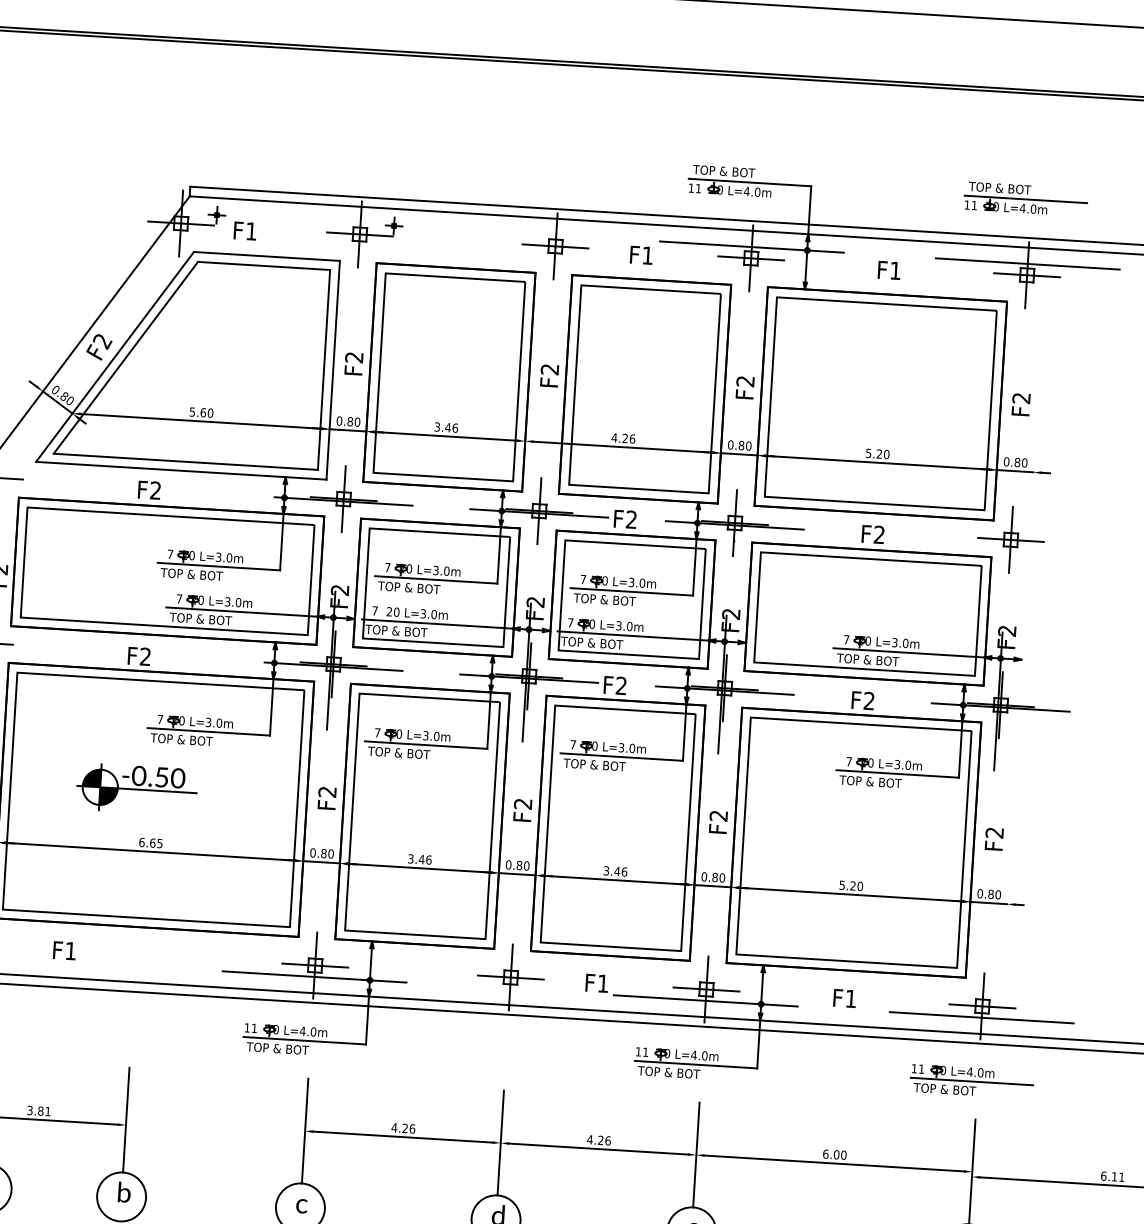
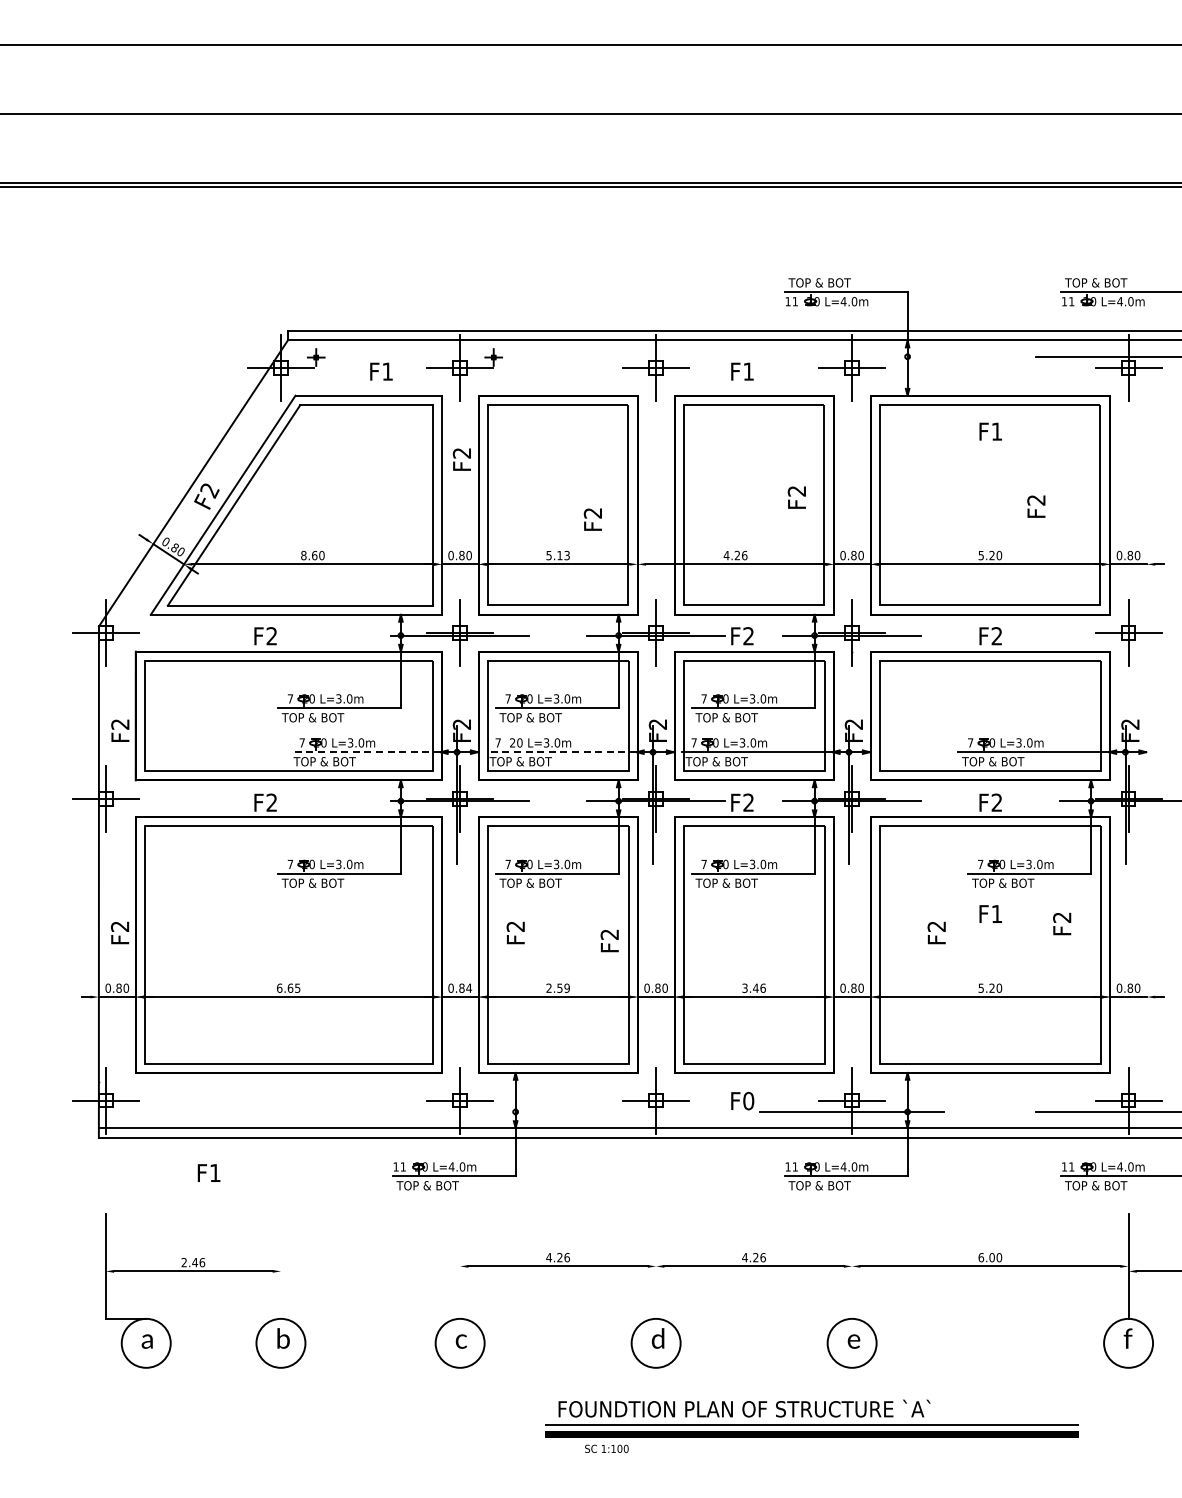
text: (245, 230) -> (381, 371), moved
line: (752, 246) -> (852, 356), removed
text: (889, 270) -> (990, 431), moved
text: (353, 363) -> (461, 459), moved
text: (549, 375) -> (592, 519), moved
text: (744, 387) -> (796, 497), moved
text: (1021, 404) -> (1036, 506), moved
text: (192, 411) -> (303, 555), 5.60 -> 8.60
text: (445, 427) -> (557, 555), 3.46 -> 5.13
line: (242, 612) -> (365, 752), solid -> dashed
line: (437, 624) -> (561, 752), solid -> dashed
part: (137, 789) -> (271, 935), removed
text: (326, 797) -> (515, 932), moved
text: (522, 809) -> (609, 940), moved
text: (718, 821) -> (936, 932), moved
text: (994, 838) -> (1062, 923), moved
text: (331, 853) -> (469, 987), 0.80 -> 0.84
text: (419, 858) -> (557, 987), 3.46 -> 2.59
text: (64, 950) -> (208, 1172), moved
line: (314, 976) -> (460, 1111), removed
text: (603, 983) -> (748, 1100), F1 -> F0
text: (844, 997) -> (990, 913), moved
text: (39, 1110) -> (193, 1262), 3.81 -> 2.46
line: (125, 1119) -> (280, 1265), removed
line: (305, 1130) -> (460, 1265), removed
line: (501, 1142) -> (656, 1265), removed
line: (696, 1154) -> (852, 1265), removed

